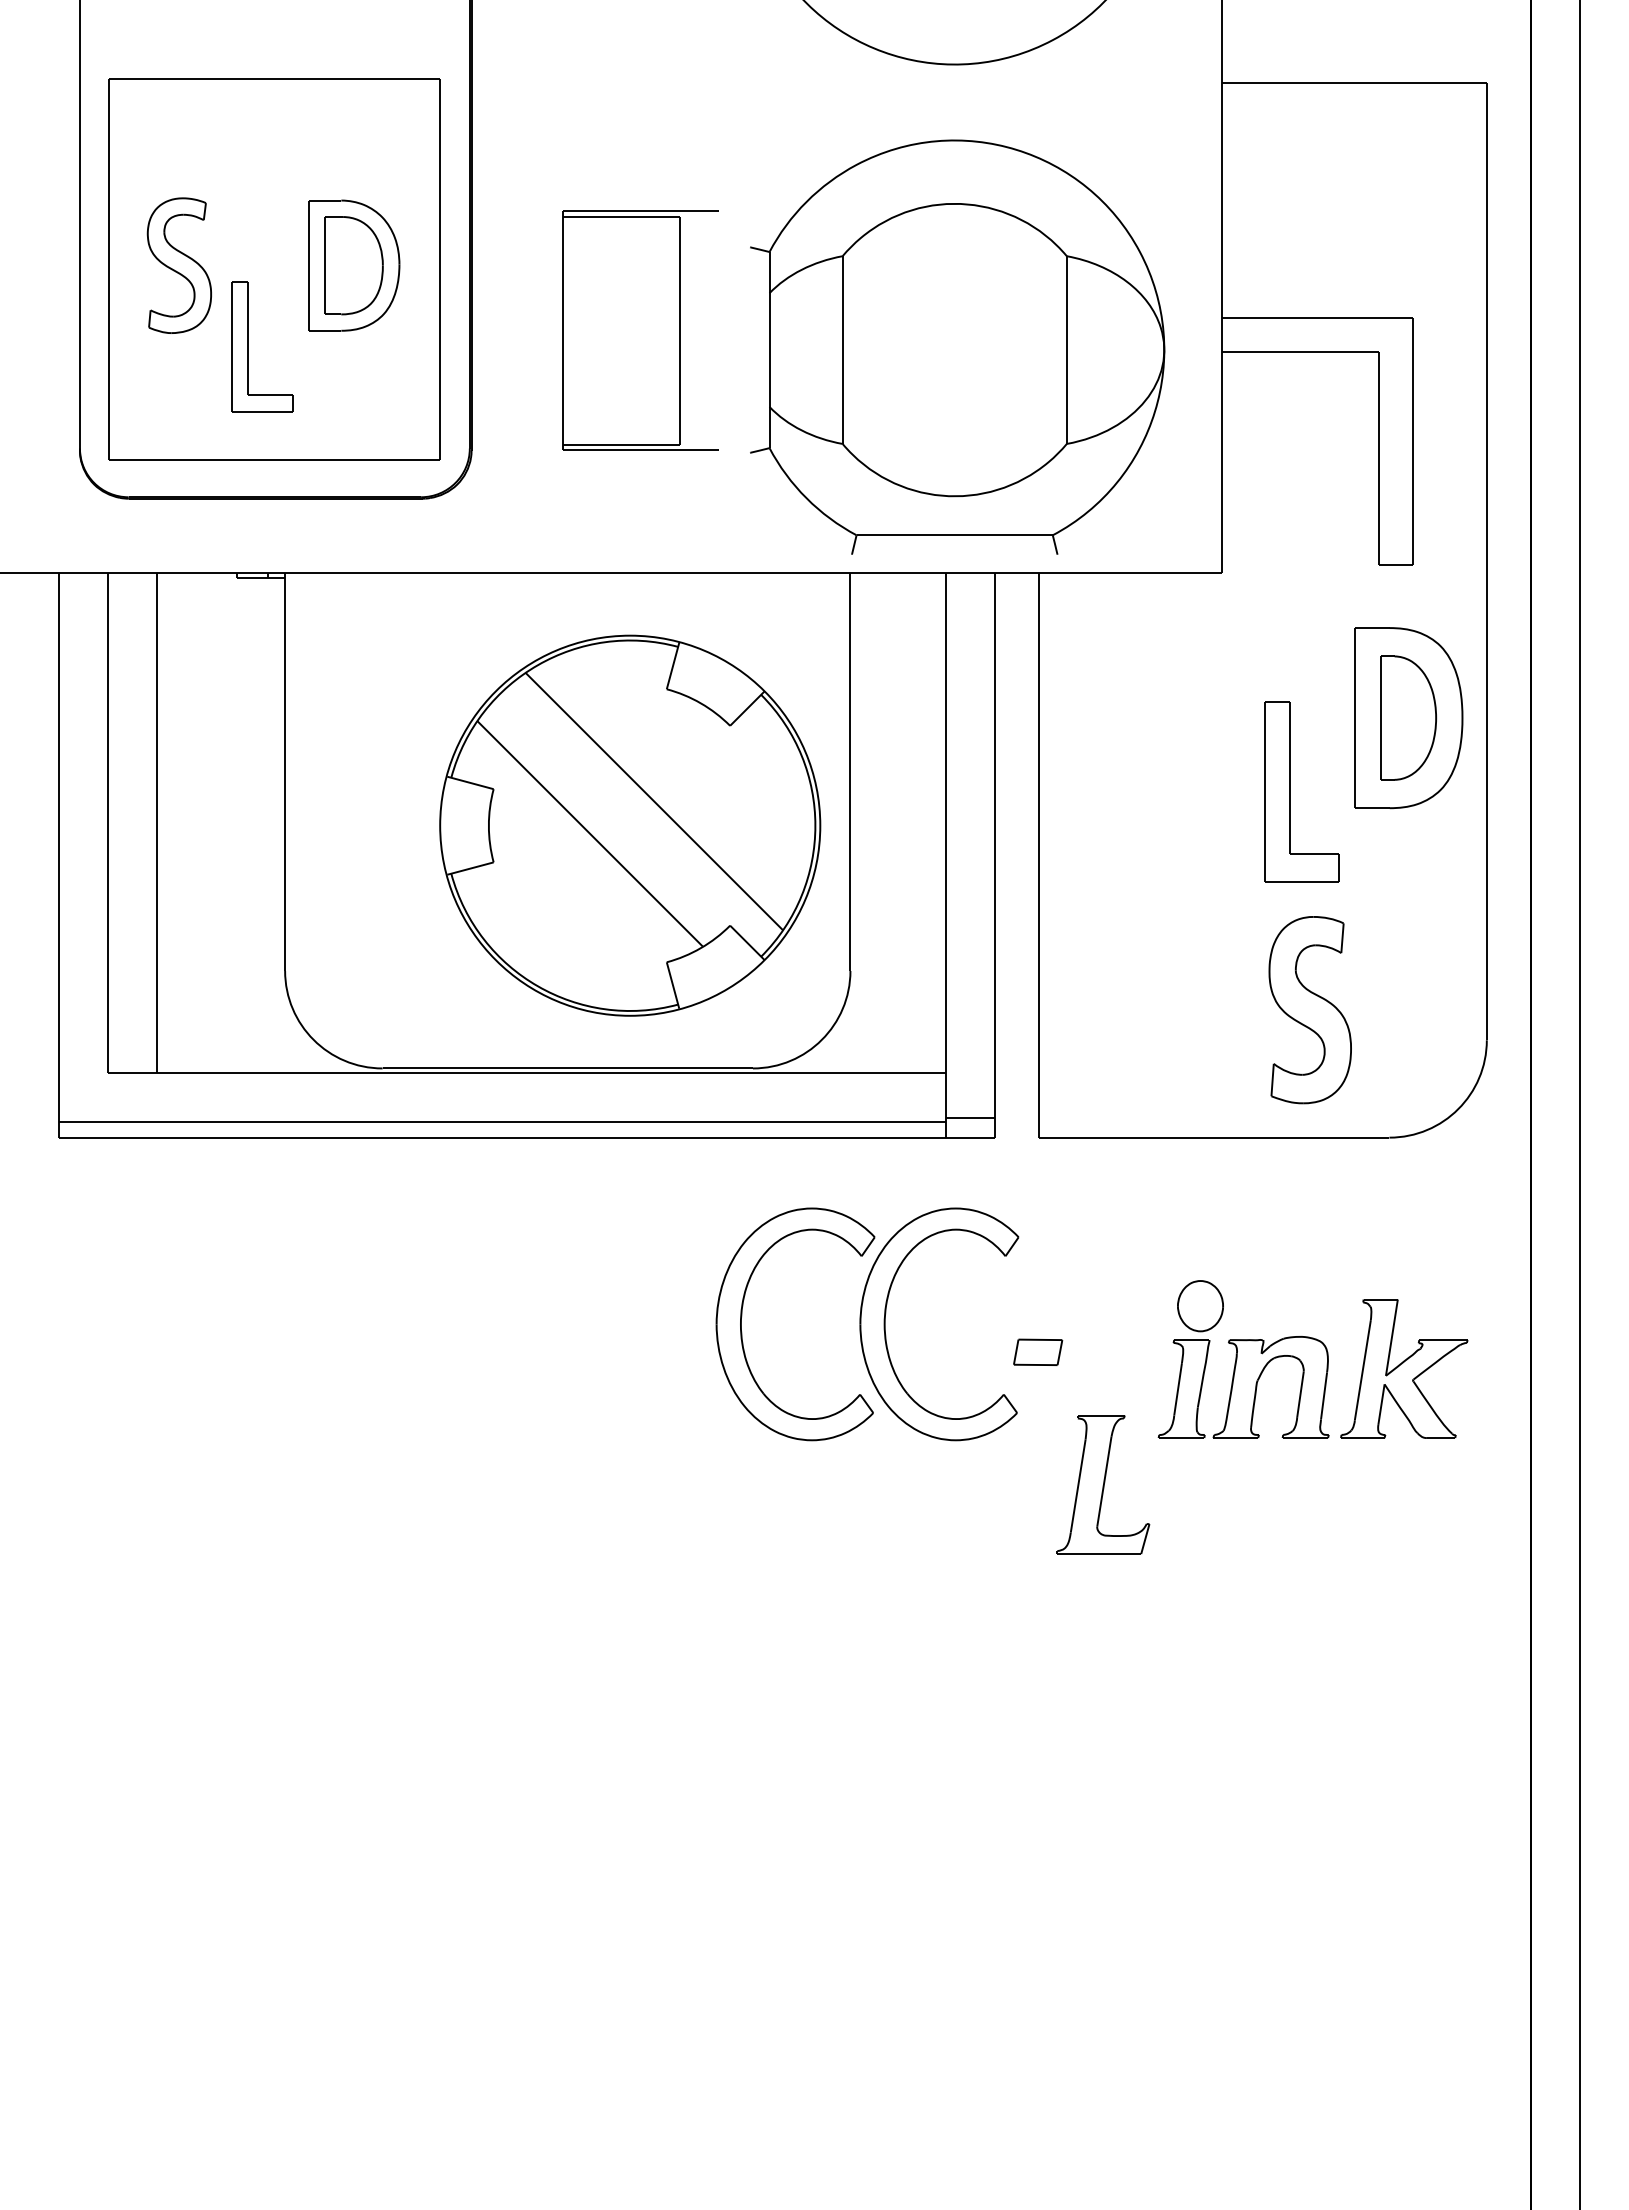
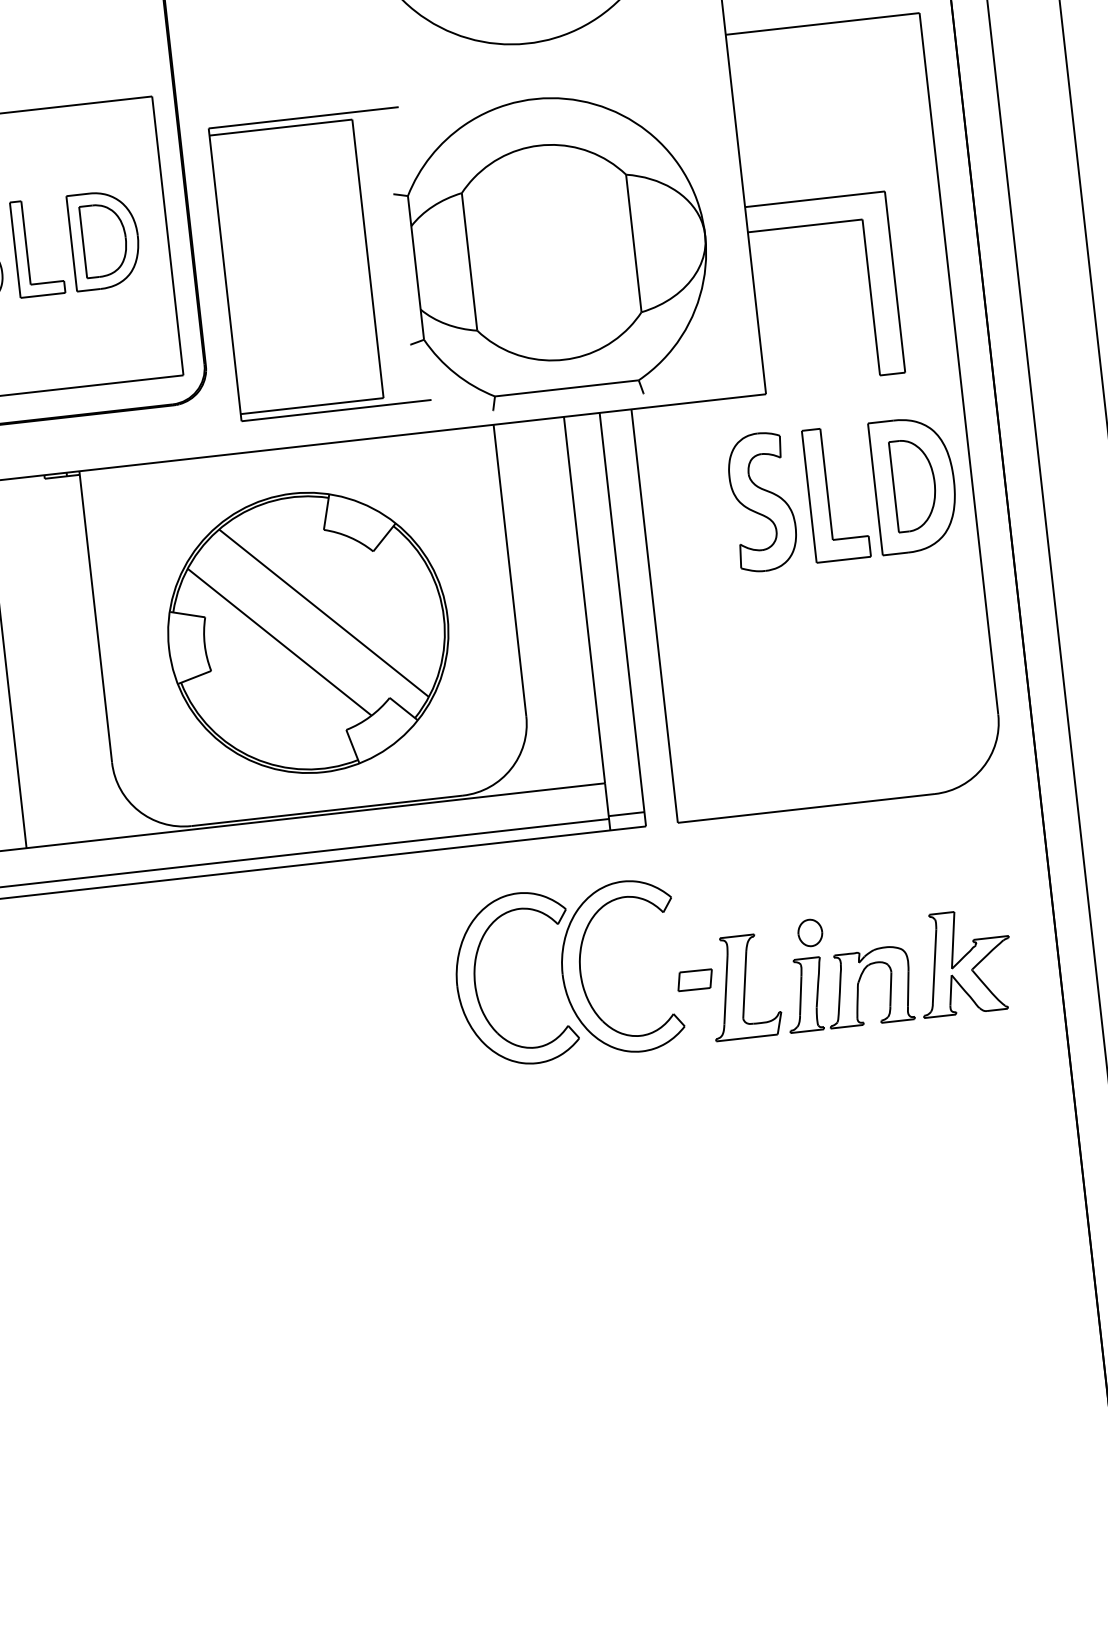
part: (640, 330) -> (319, 264), size x1.67
part: (248, 346) -> (27, 248), moved
part: (1290, 791) -> (827, 494), moved
part: (630, 825) -> (308, 632), moved
part: (1309, 1010) -> (762, 502), moved
part: (1200, 1305) -> (810, 932), size x0.71
part: (1103, 1484) -> (744, 986), moved

